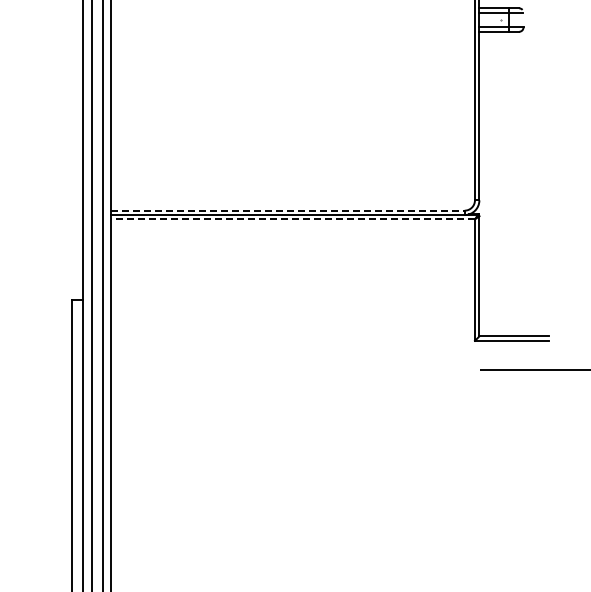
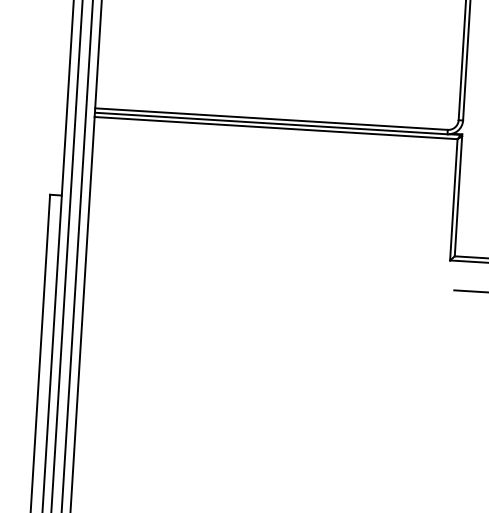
line: (288, 210) -> (271, 118), dashed -> solid
line: (293, 219) -> (276, 128), dashed -> solid

